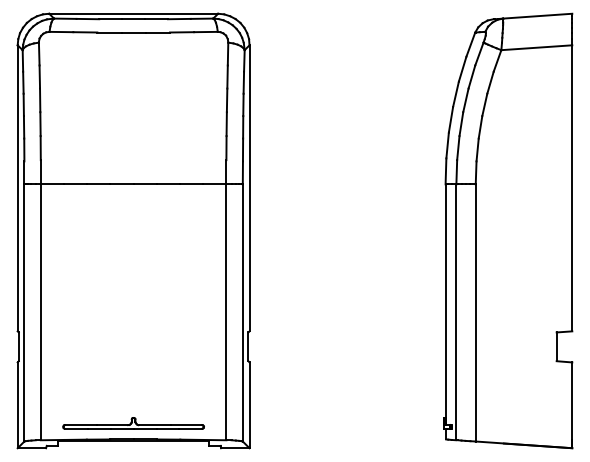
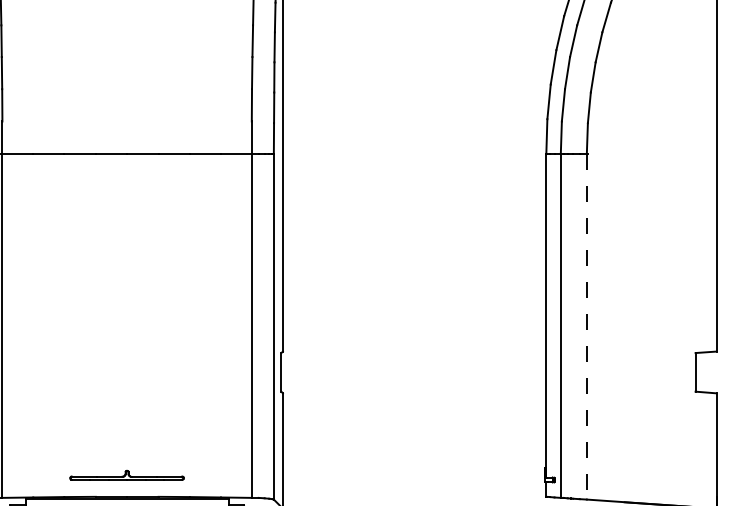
line: (475, 312) -> (586, 326), solid -> dashed
part: (133, 423) -> (126, 475), size x0.6

